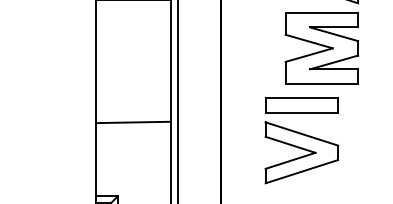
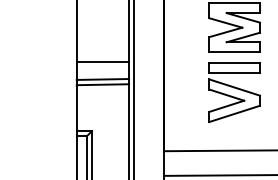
line: (132, 96) -> (102, 61), added
line: (132, 129) -> (102, 84), added
part: (301, 141) -> (234, 92), moved

